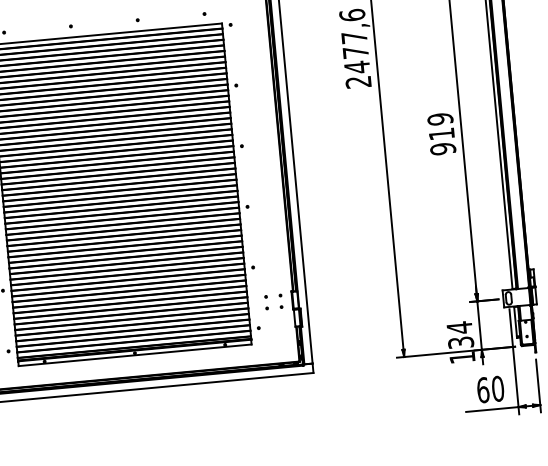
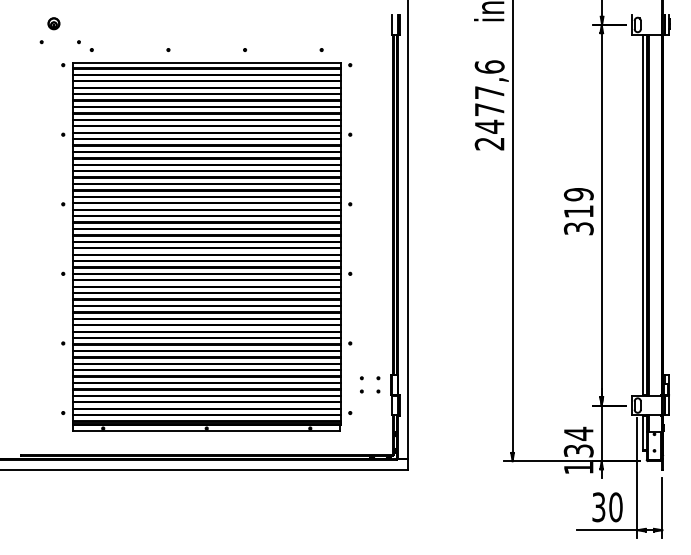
text: (442, 148) -> (578, 228), 919 -> 319
text: (482, 390) -> (598, 507), 60 -> 30

